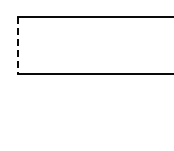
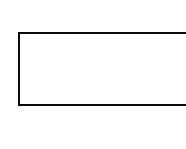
line: (18, 45) -> (19, 69), dashed -> solid

